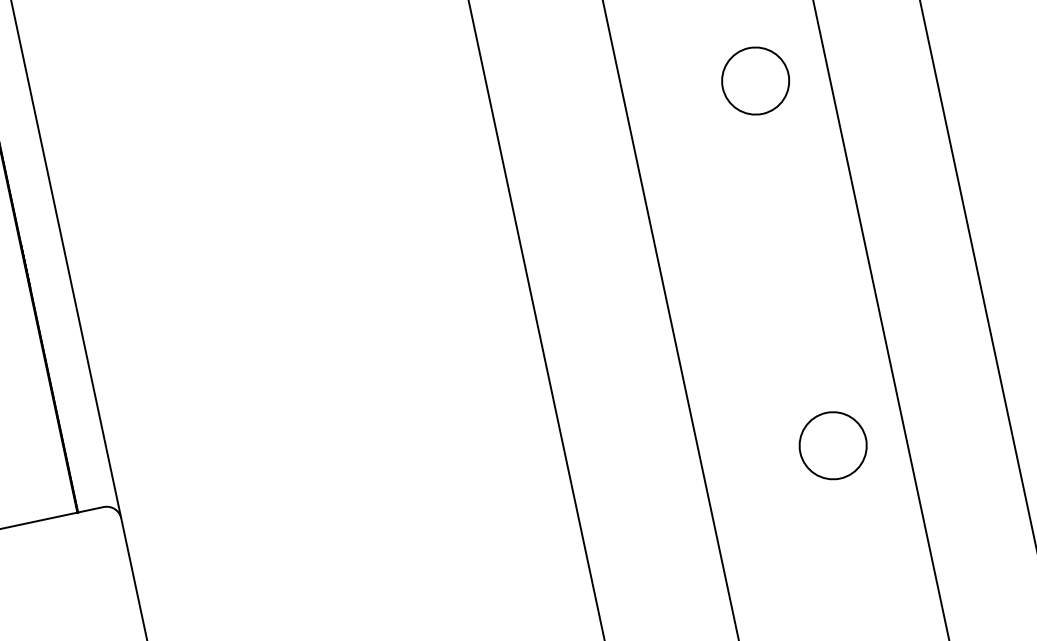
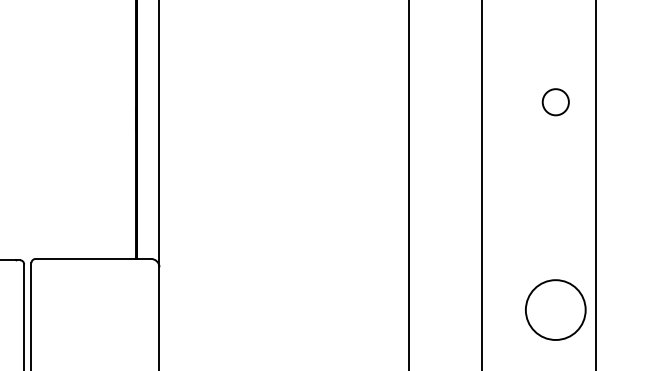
circle: (754, 79) -> (555, 101), size x0.7
circle: (832, 444) -> (555, 309), size x1.6

